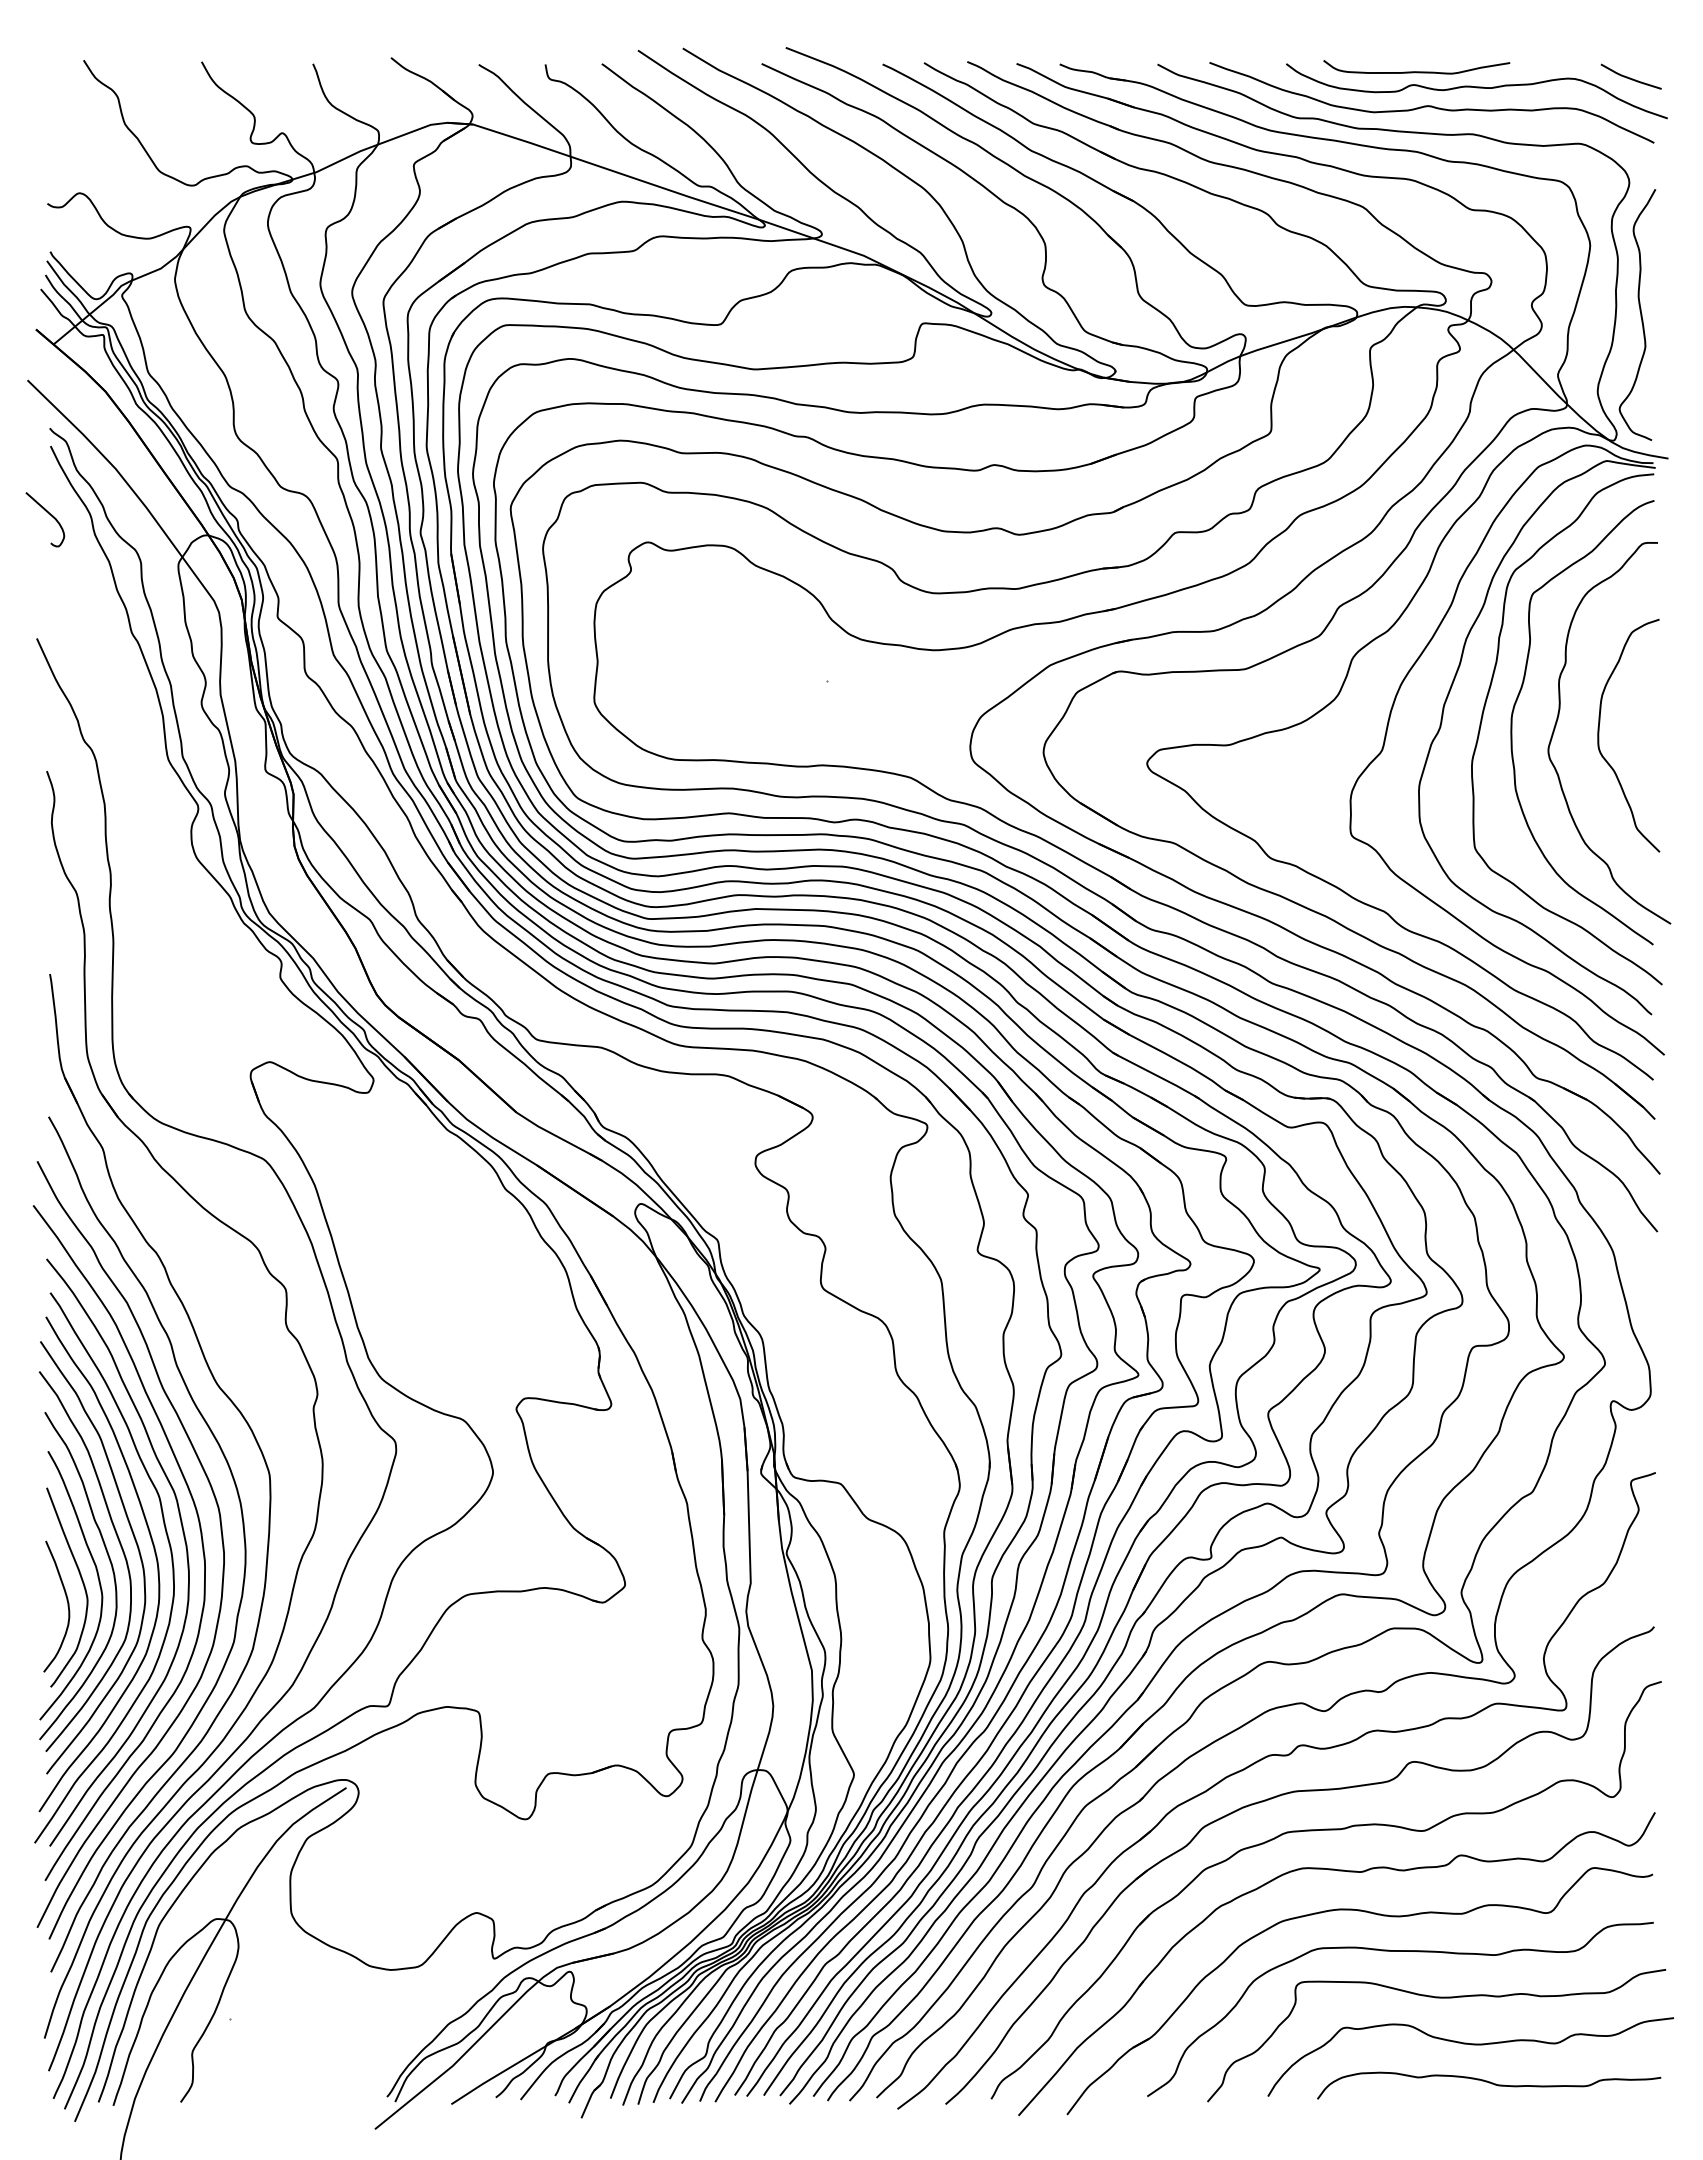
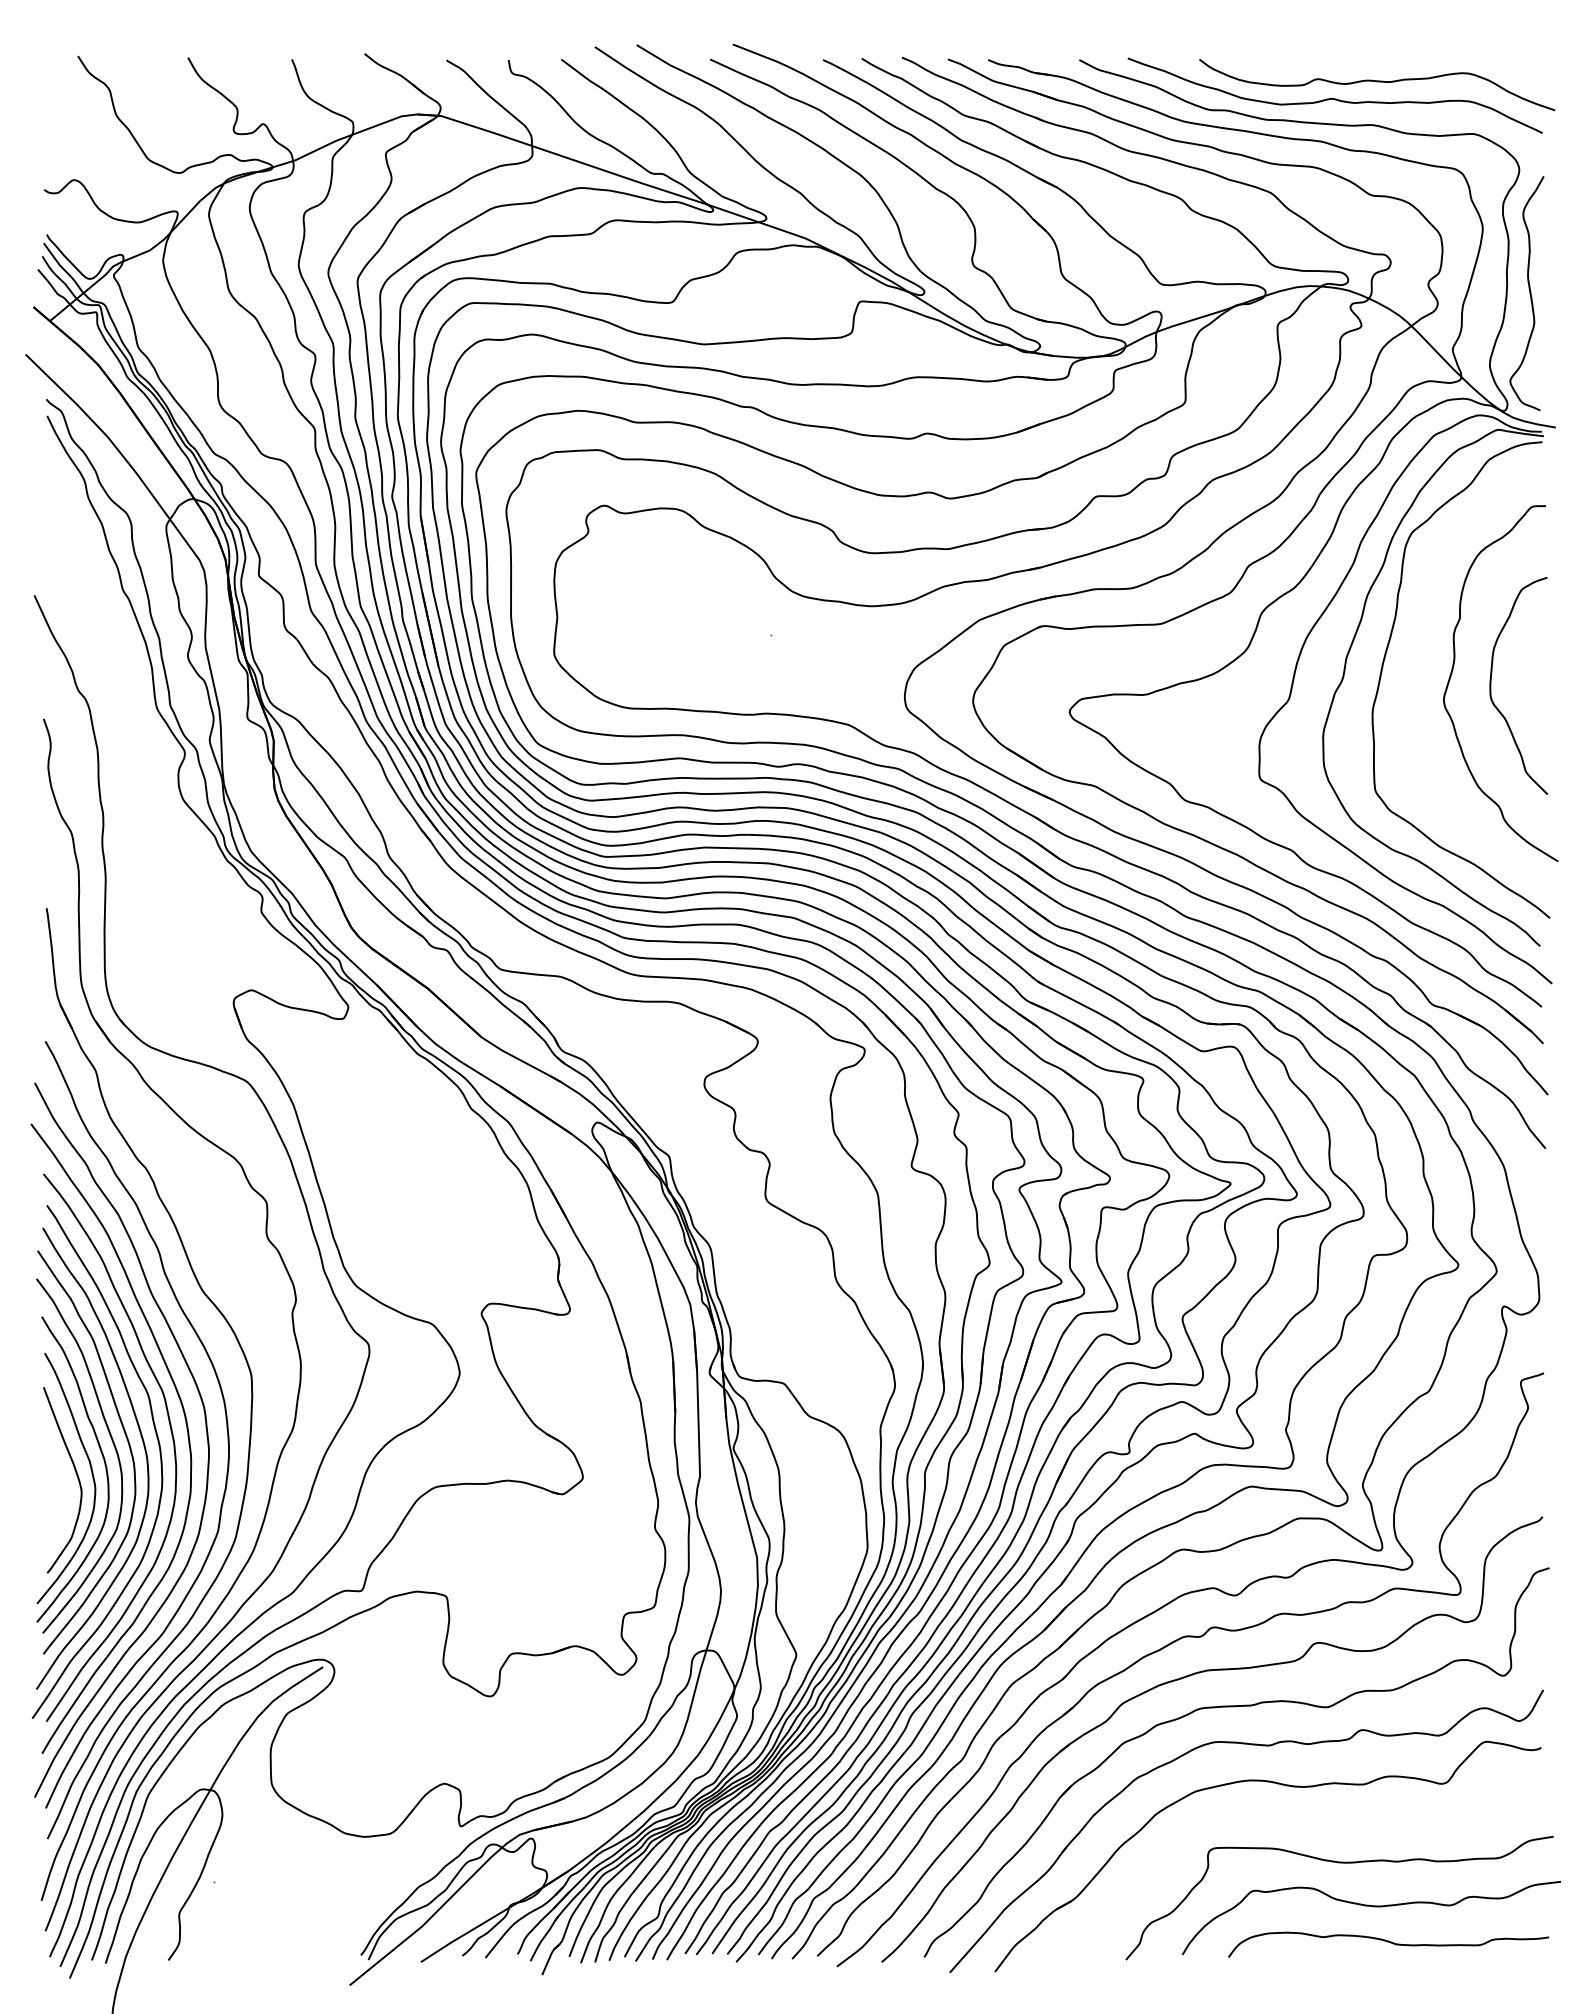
curve: (1416, 71) -> (1320, 66), removed
line: (1630, 77) -> (1520, 72), removed
curve: (47, 513) -> (44, 478), removed
curve: (1518, 698) -> (1415, 651), removed
curve: (67, 1606) -> (62, 1497), removed
curve: (1400, 1951) -> (1305, 1819), removed

